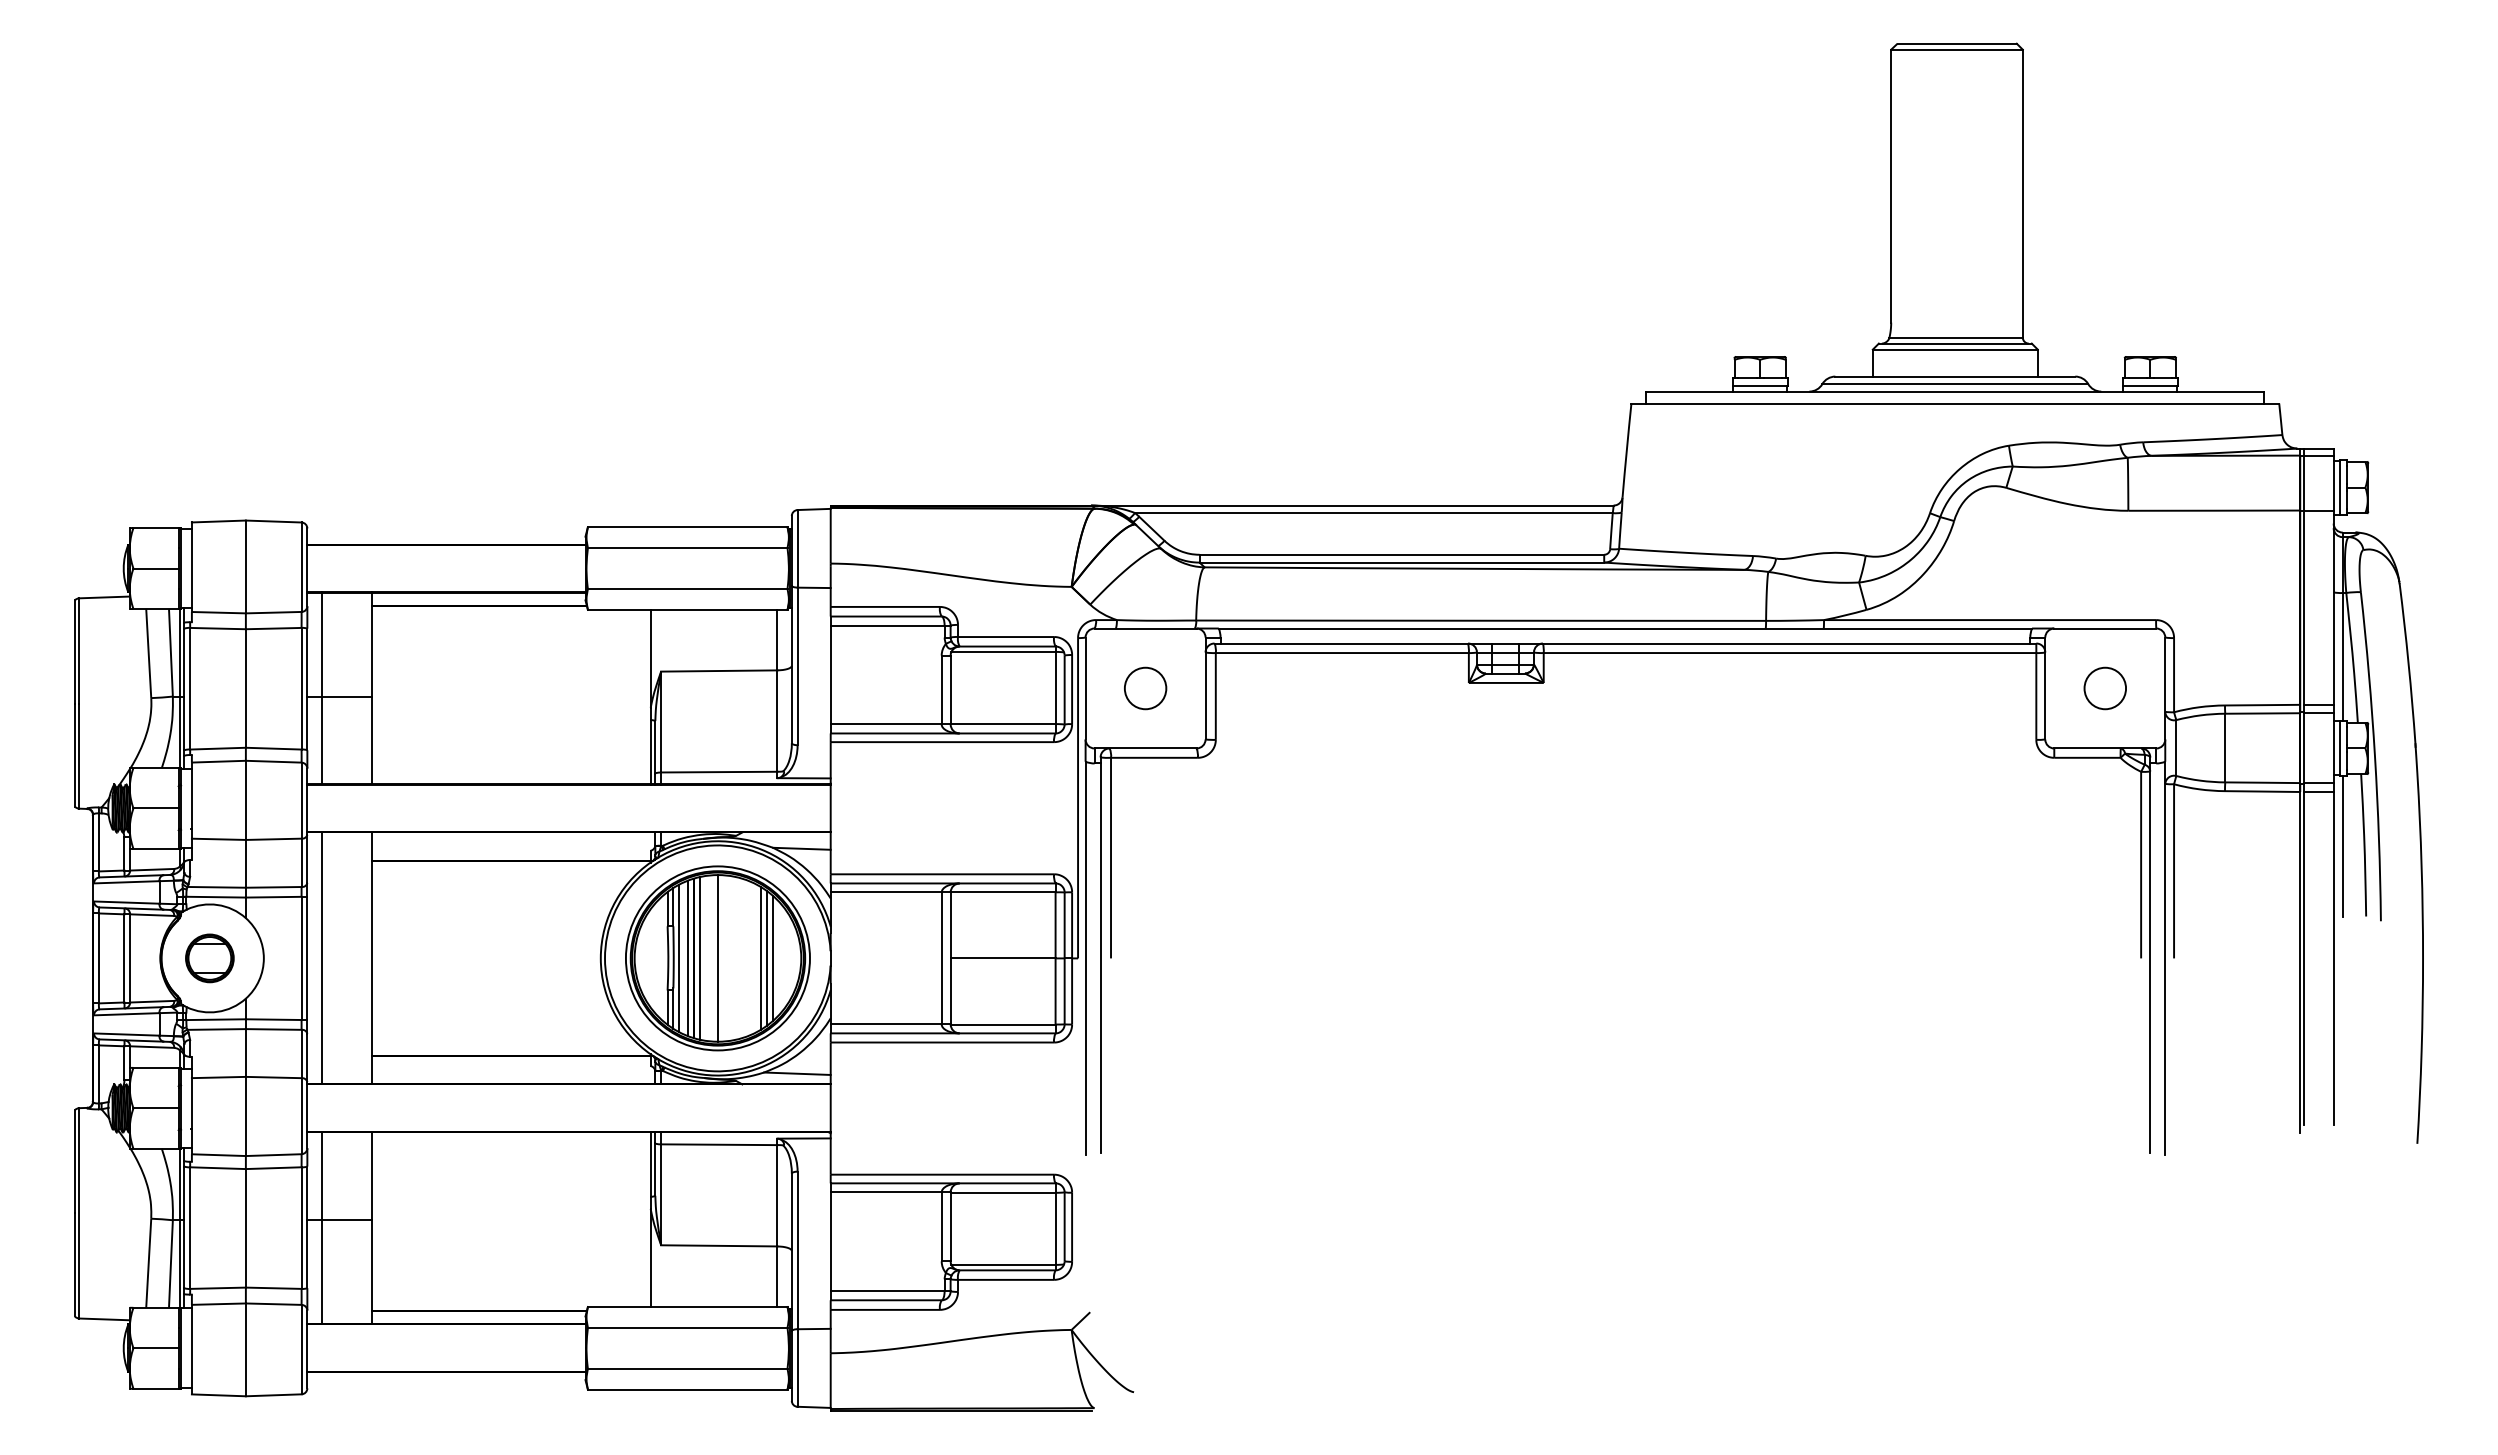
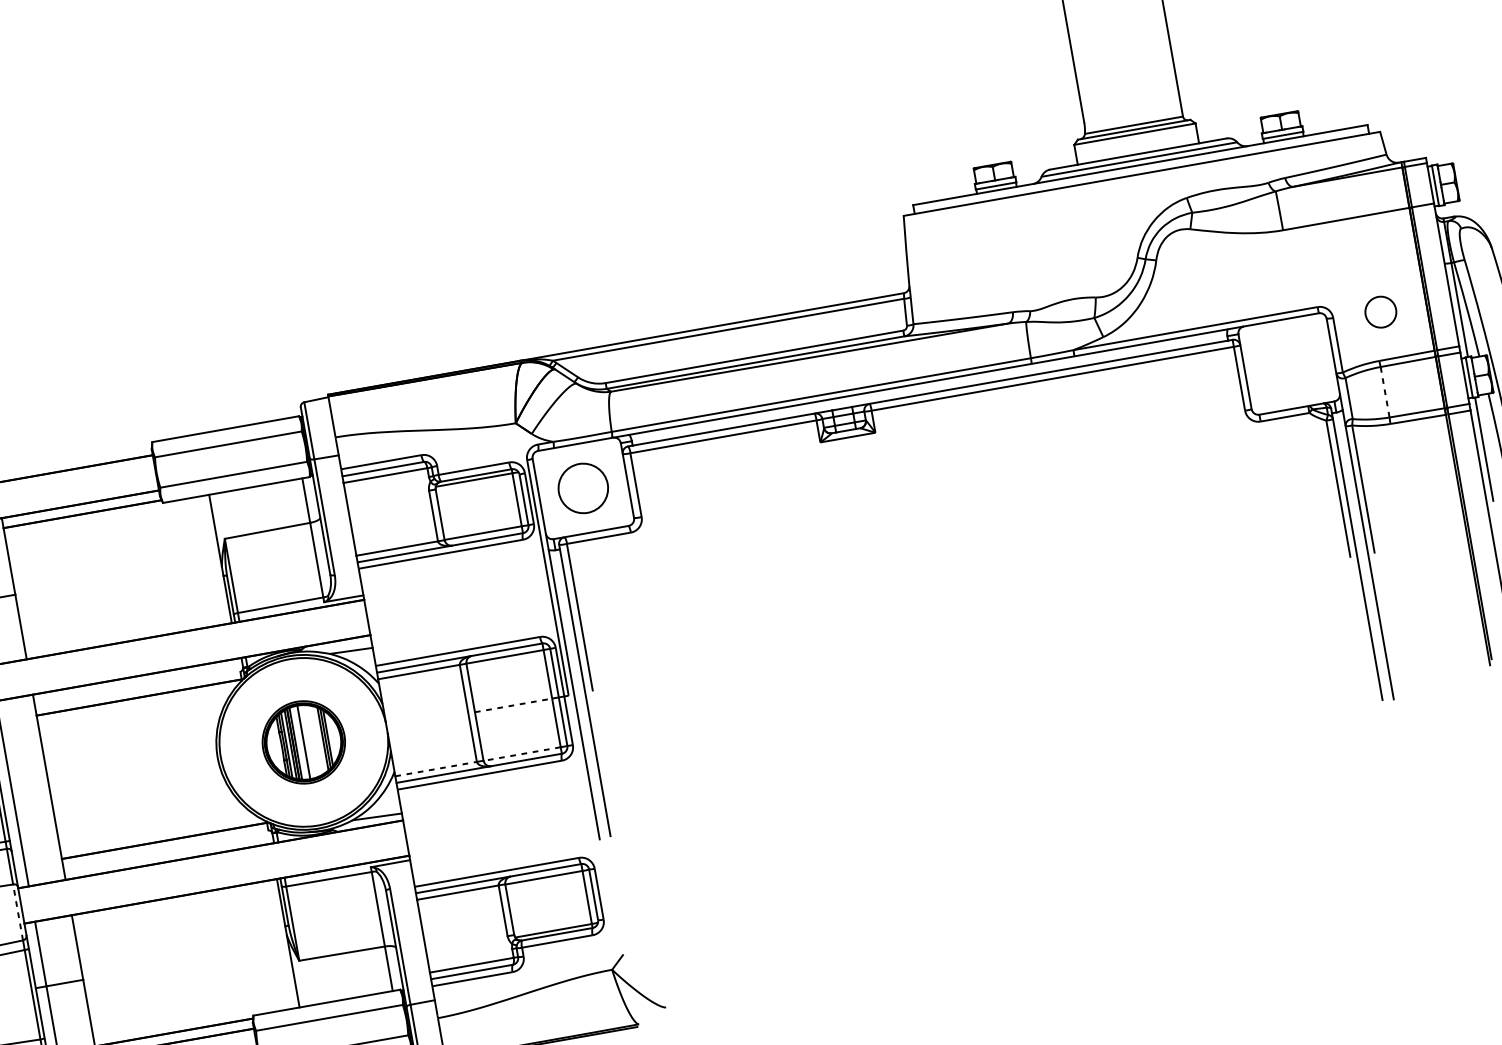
circle: (1145, 688) -> (583, 488), size x1.6
circle: (2104, 688) -> (1380, 312), moved
line: (2225, 747) -> (1385, 391), solid -> dashed
part: (717, 958) -> (303, 742), size x0.6
line: (1003, 958) -> (513, 705), solid -> dashed
line: (886, 1024) -> (436, 769), solid -> dashed
line: (1002, 1024) -> (521, 754), solid -> dashed
line: (301, 1115) -> (17, 911), solid -> dashed

